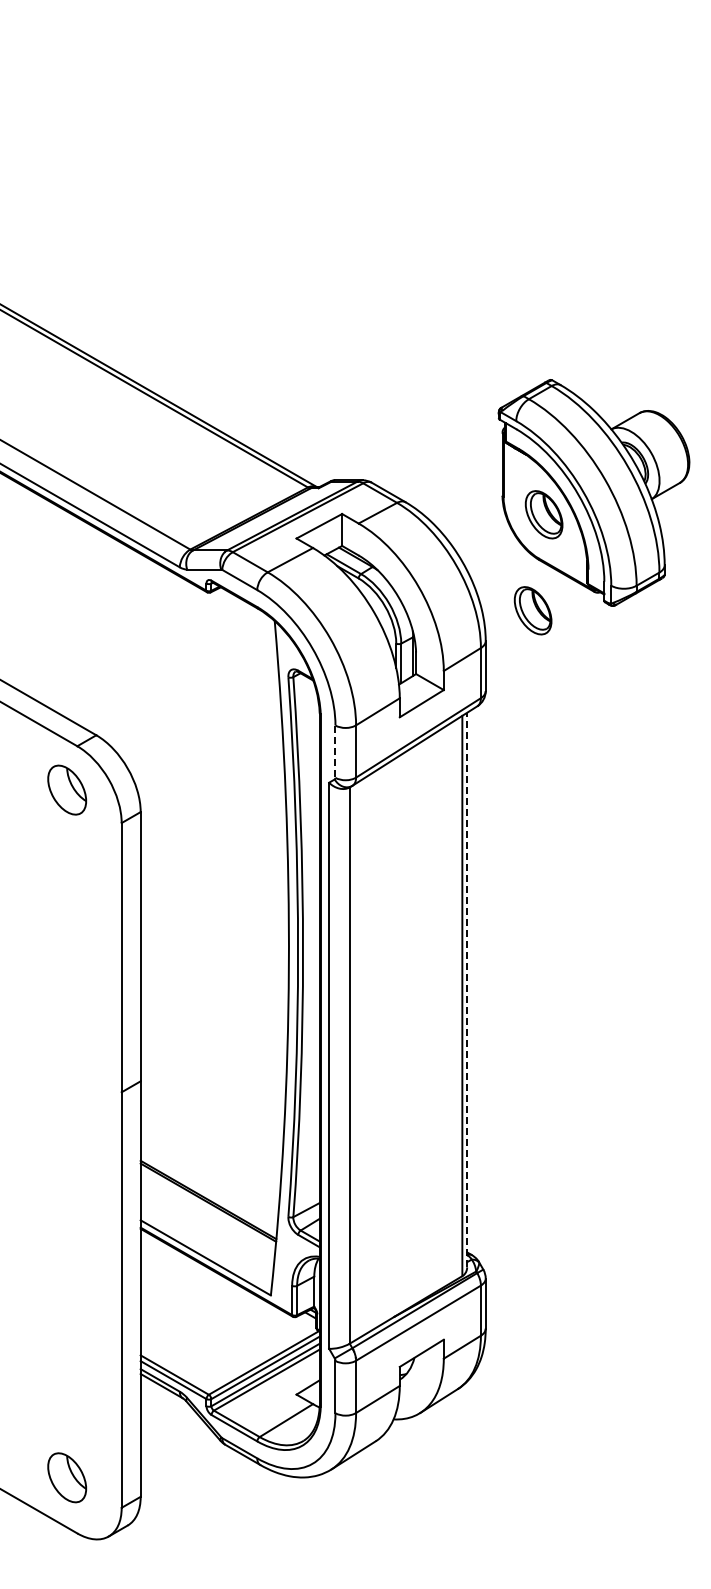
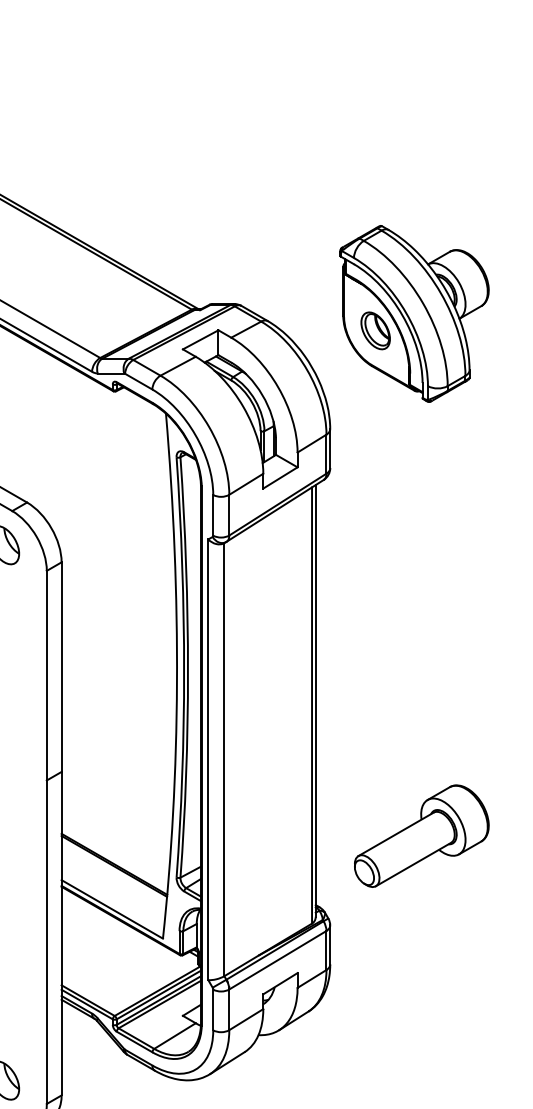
part: (532, 610) -> (366, 405), removed
line: (335, 752) -> (213, 515), dashed -> solid
line: (467, 989) -> (316, 700), dashed -> solid
part: (603, 1163) -> (421, 835), added

